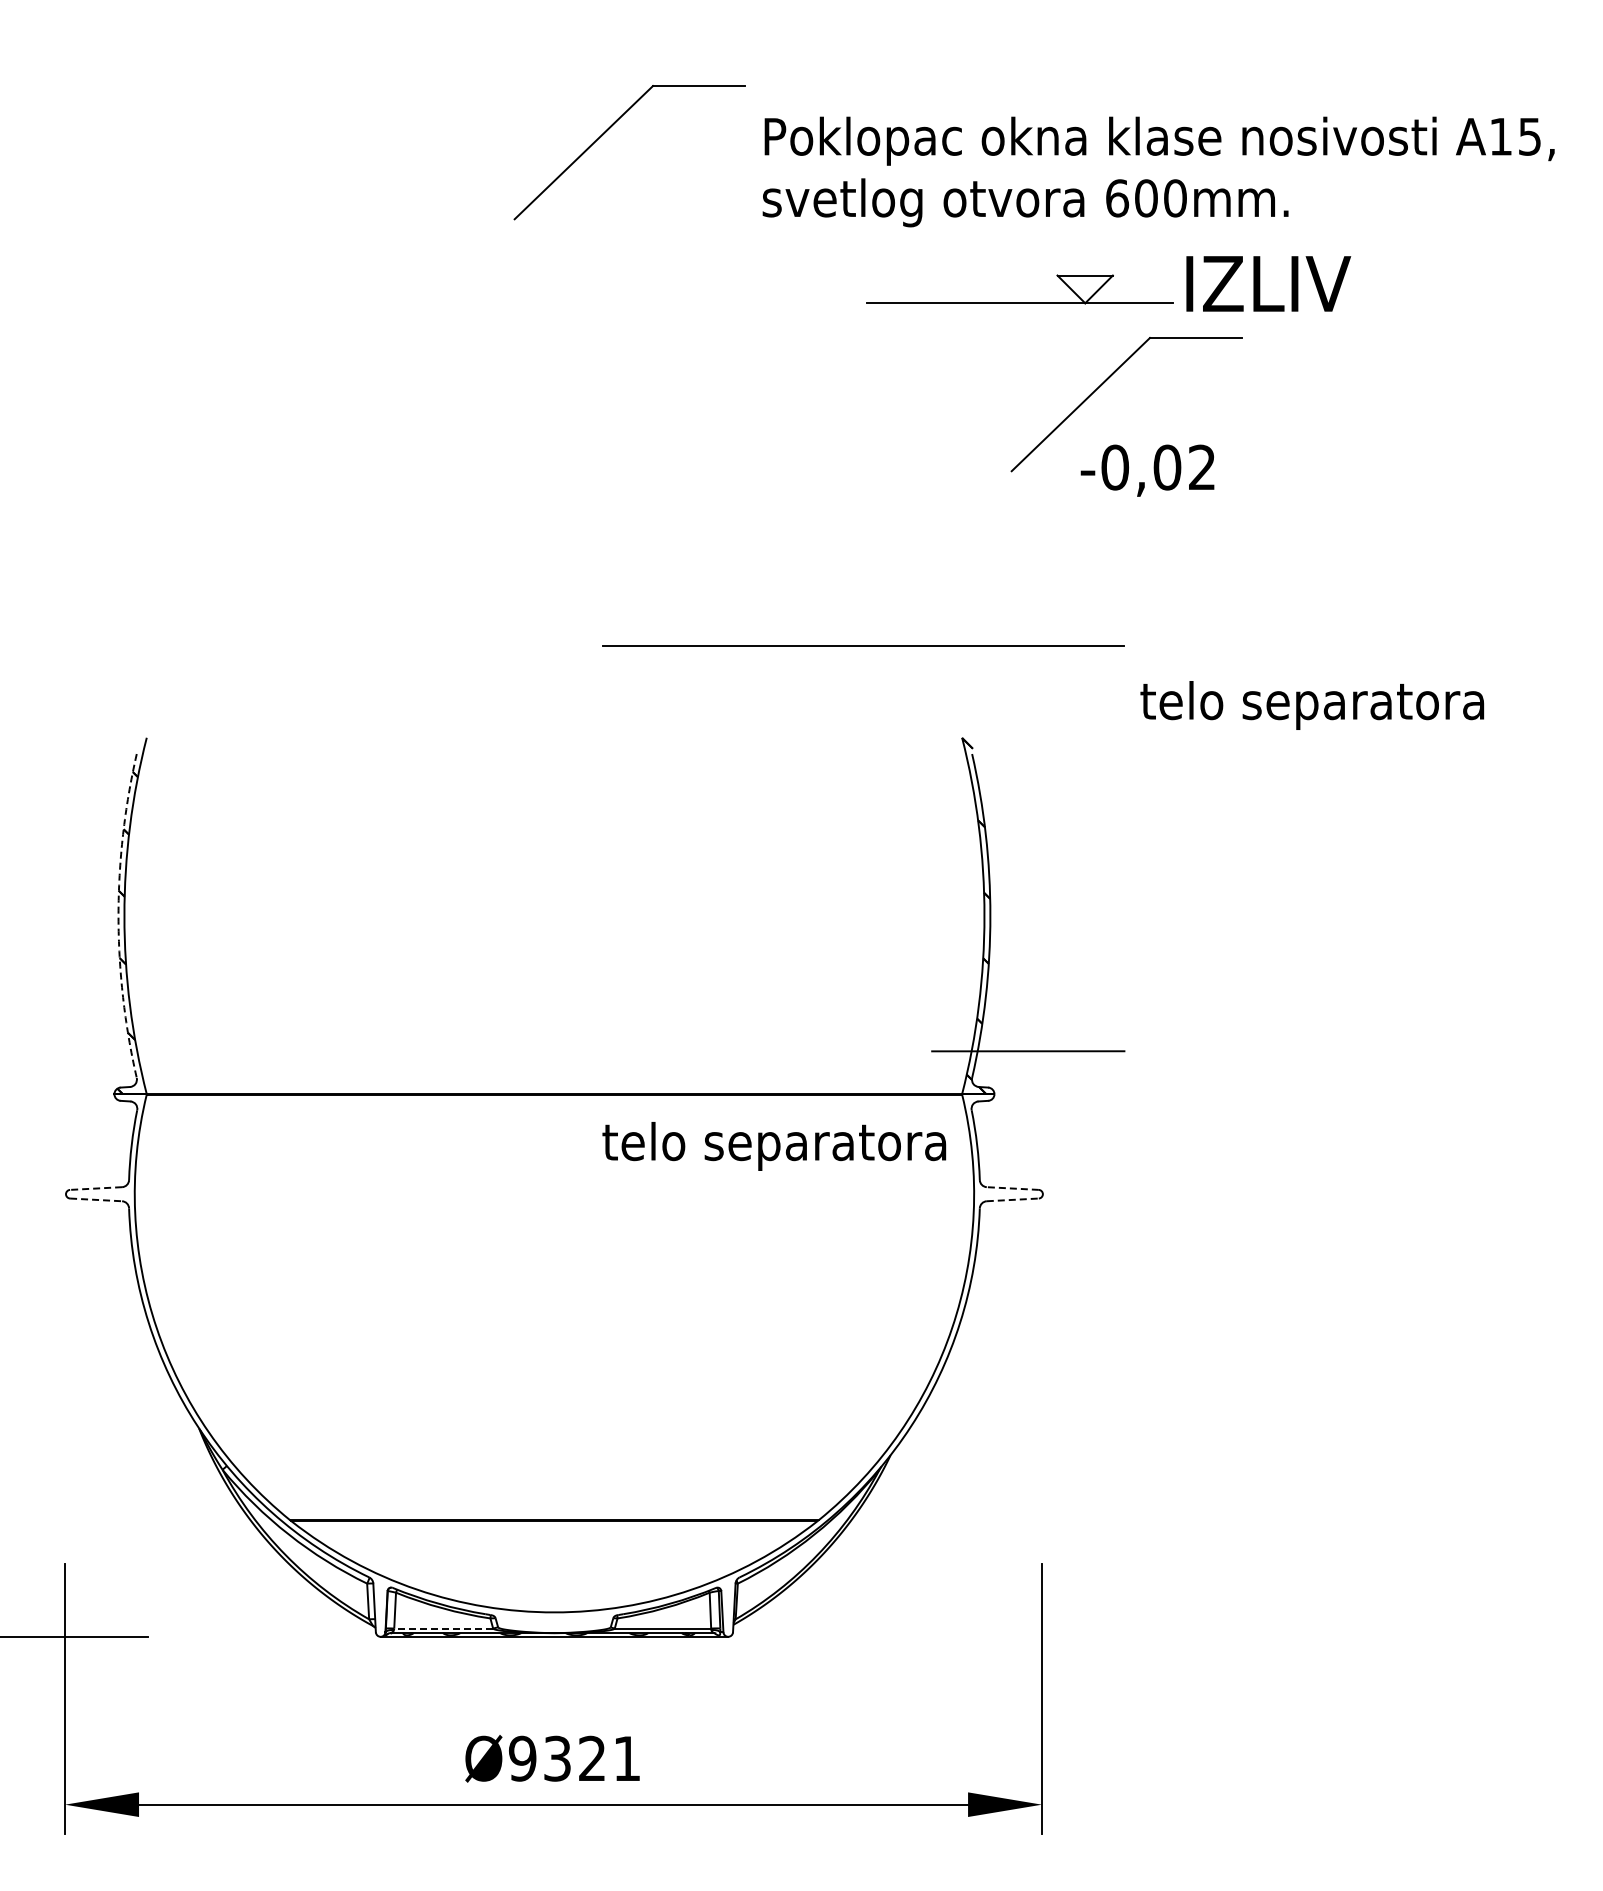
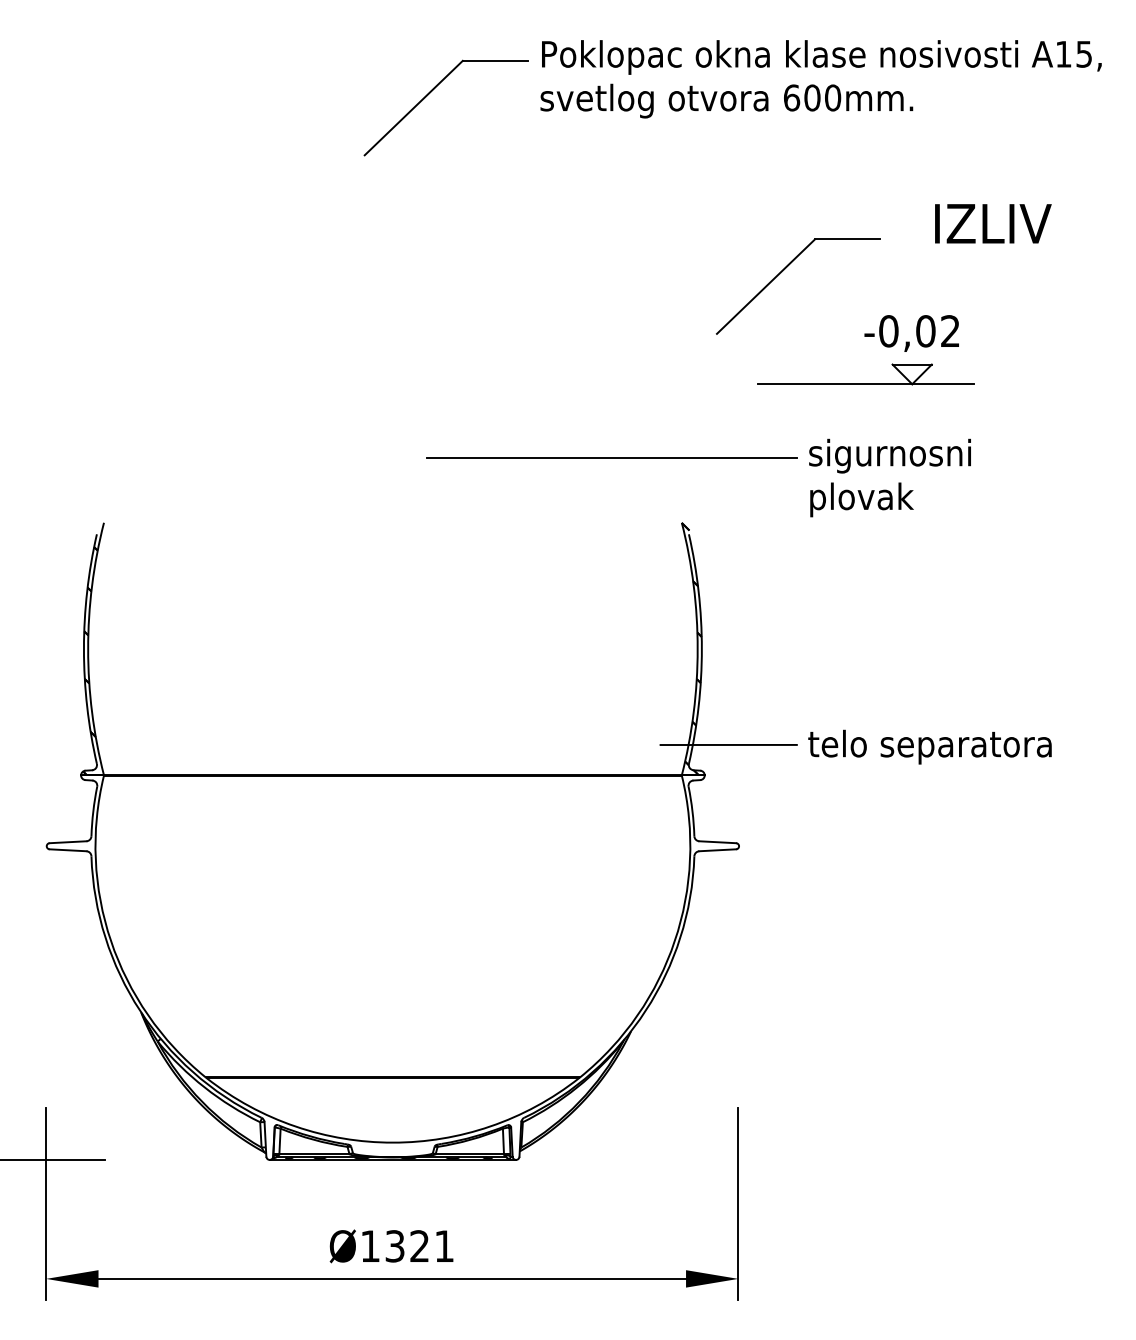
text: (1158, 171) -> (821, 78), moved
text: (1268, 283) -> (993, 223), moved
part: (1019, 302) -> (865, 383), moved
text: (1147, 470) -> (911, 333), moved
text: (1312, 674) -> (930, 477), telo separatora -> sigurnosni plovak
arc: (118, 916) -> (83, 649), dashed -> solid
text: (774, 1146) -> (930, 747), moved
line: (95, 1188) -> (67, 842), dashed -> solid
line: (1012, 1188) -> (717, 842), dashed -> solid
line: (96, 1199) -> (68, 850), dashed -> solid
line: (1013, 1199) -> (718, 850), dashed -> solid
line: (443, 1628) -> (314, 1154), dashed -> solid
text: (522, 1758) -> (370, 1246), Ø9321 -> Ø1321

